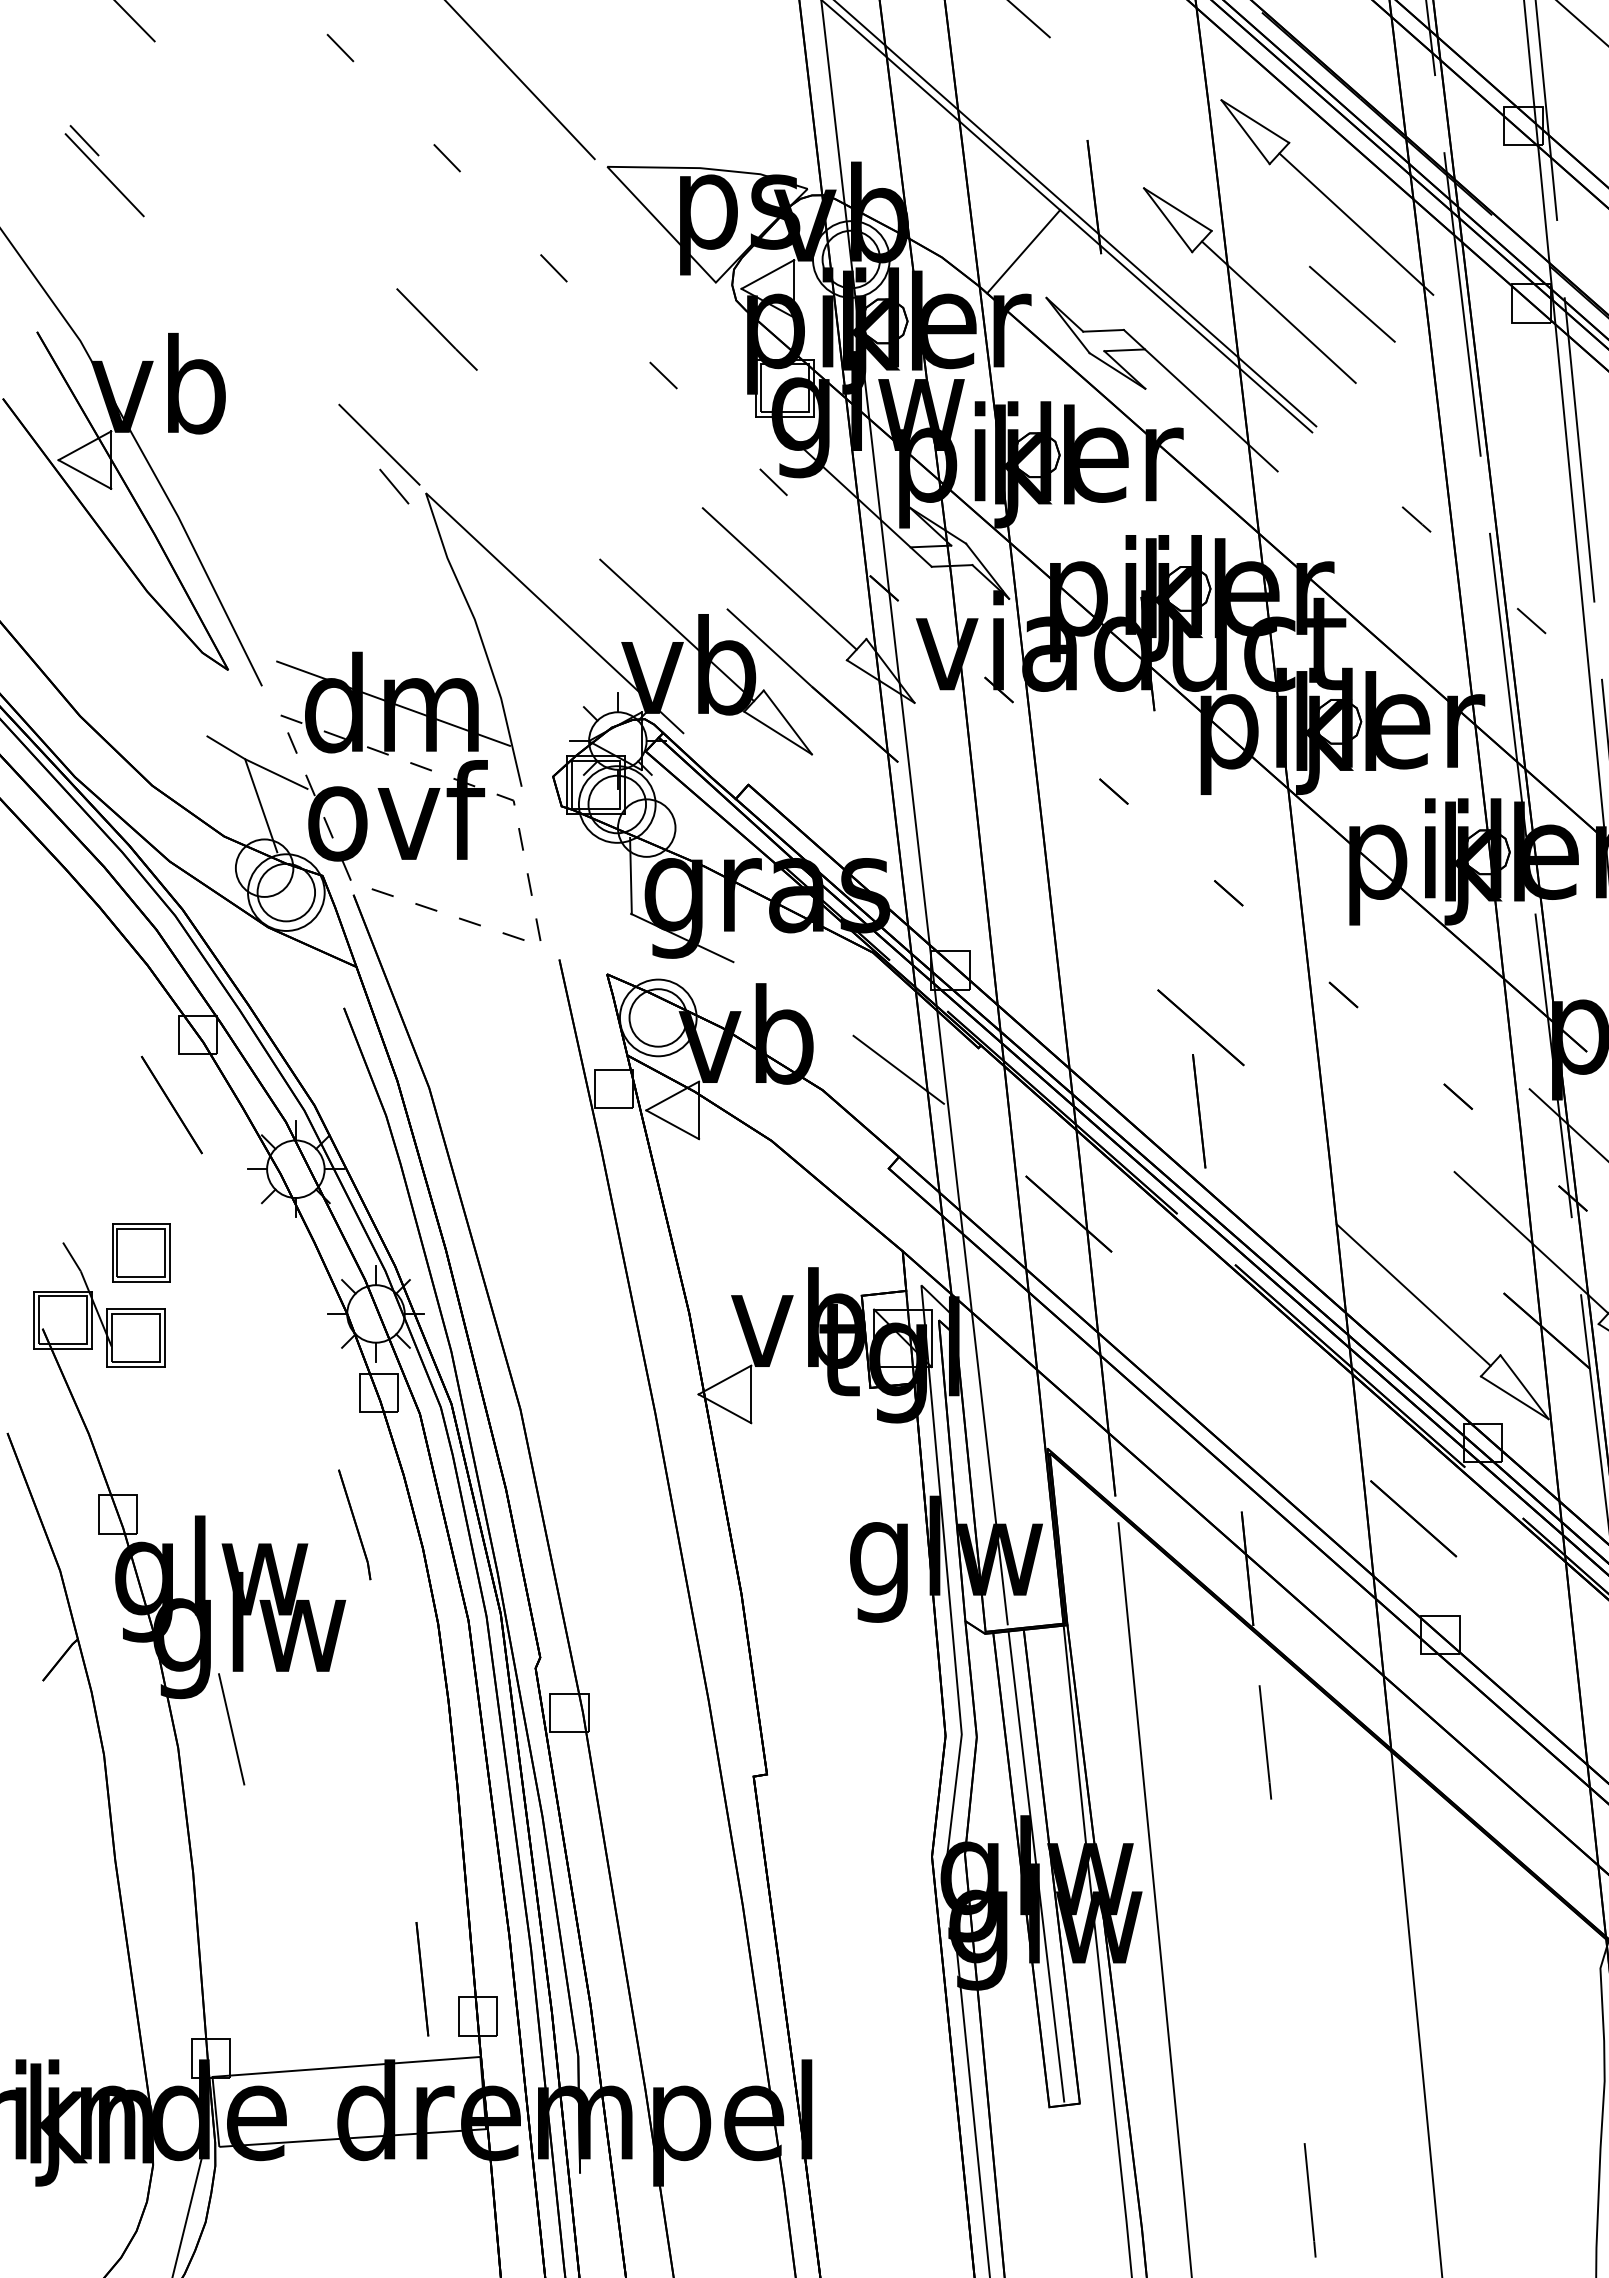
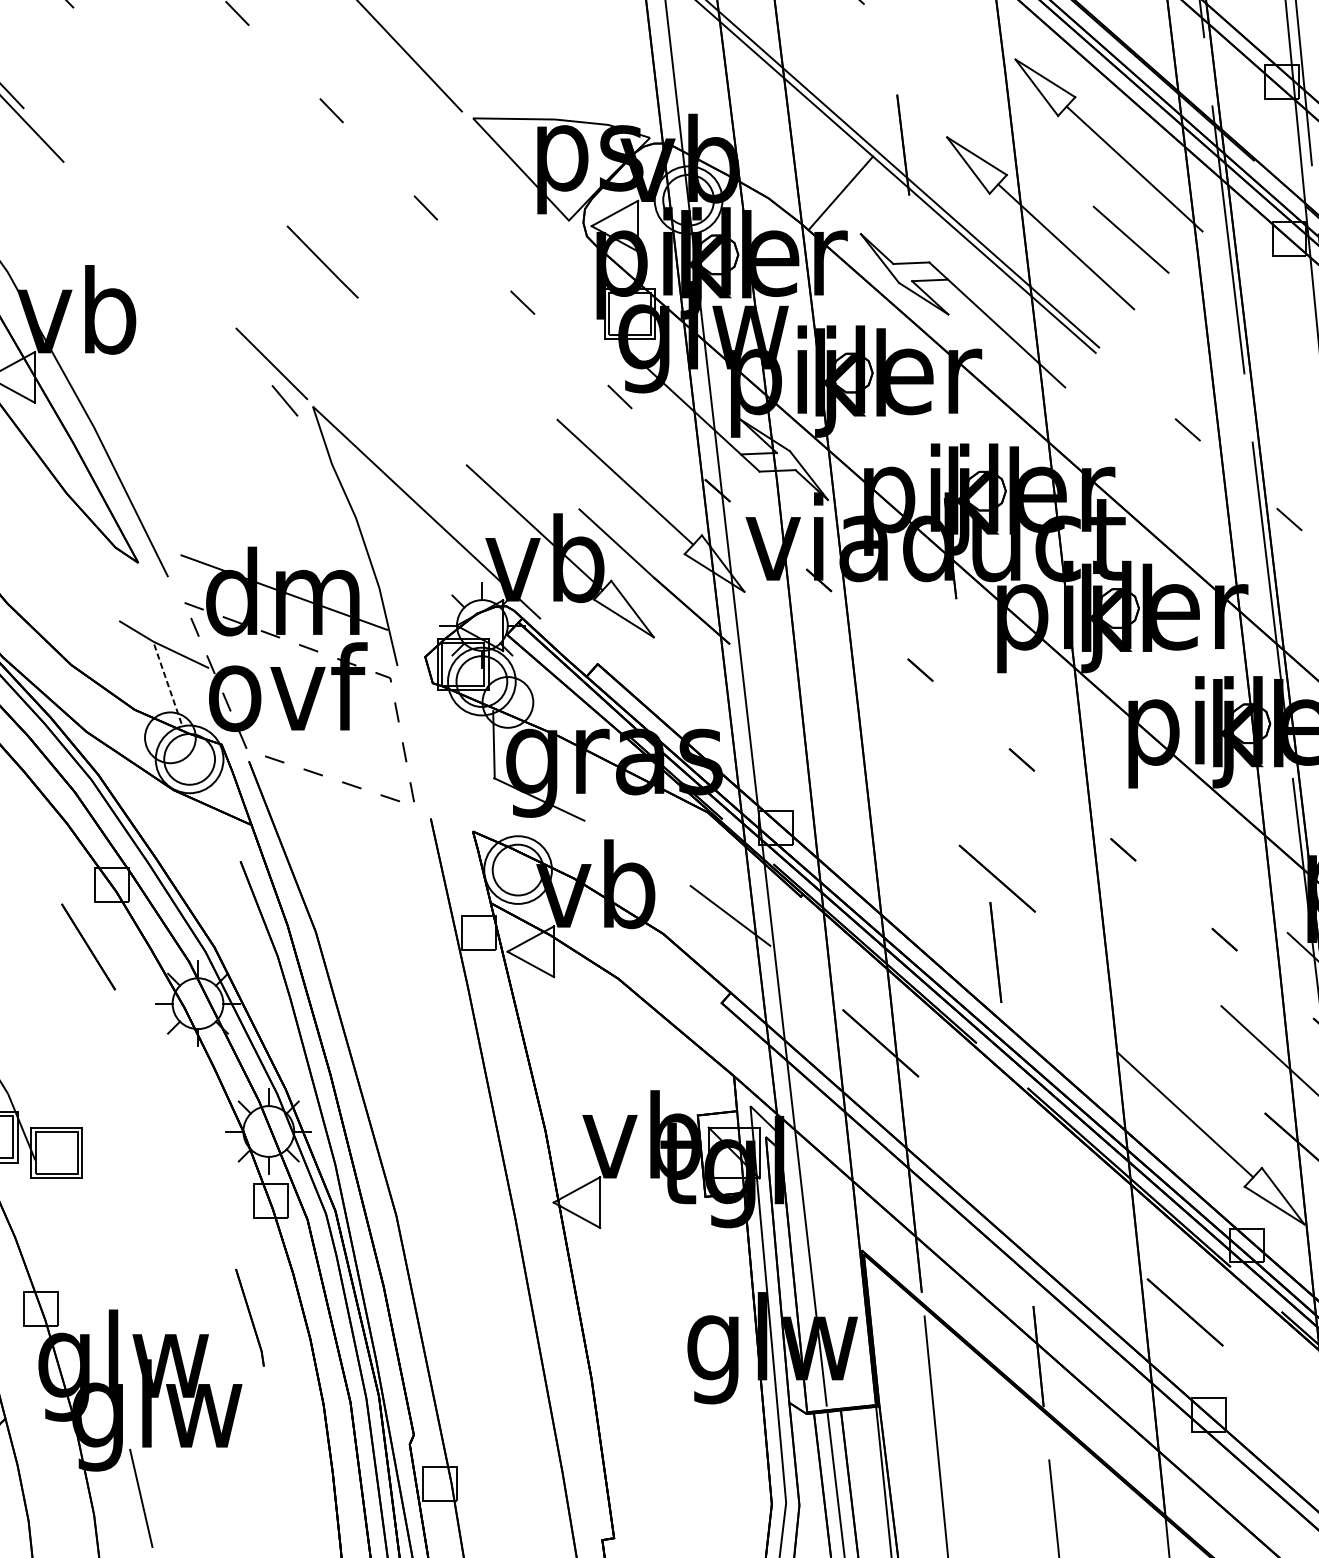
line: (261, 805) -> (167, 682), solid -> dashed
part: (141, 1252) -> (61, 1077), removed

